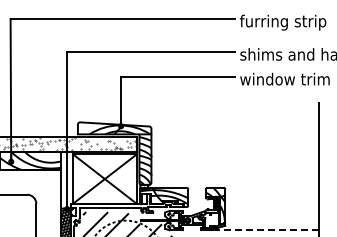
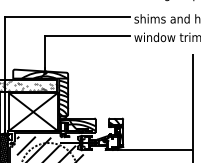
line: (267, 230) -> (154, 150), dashed -> solid

